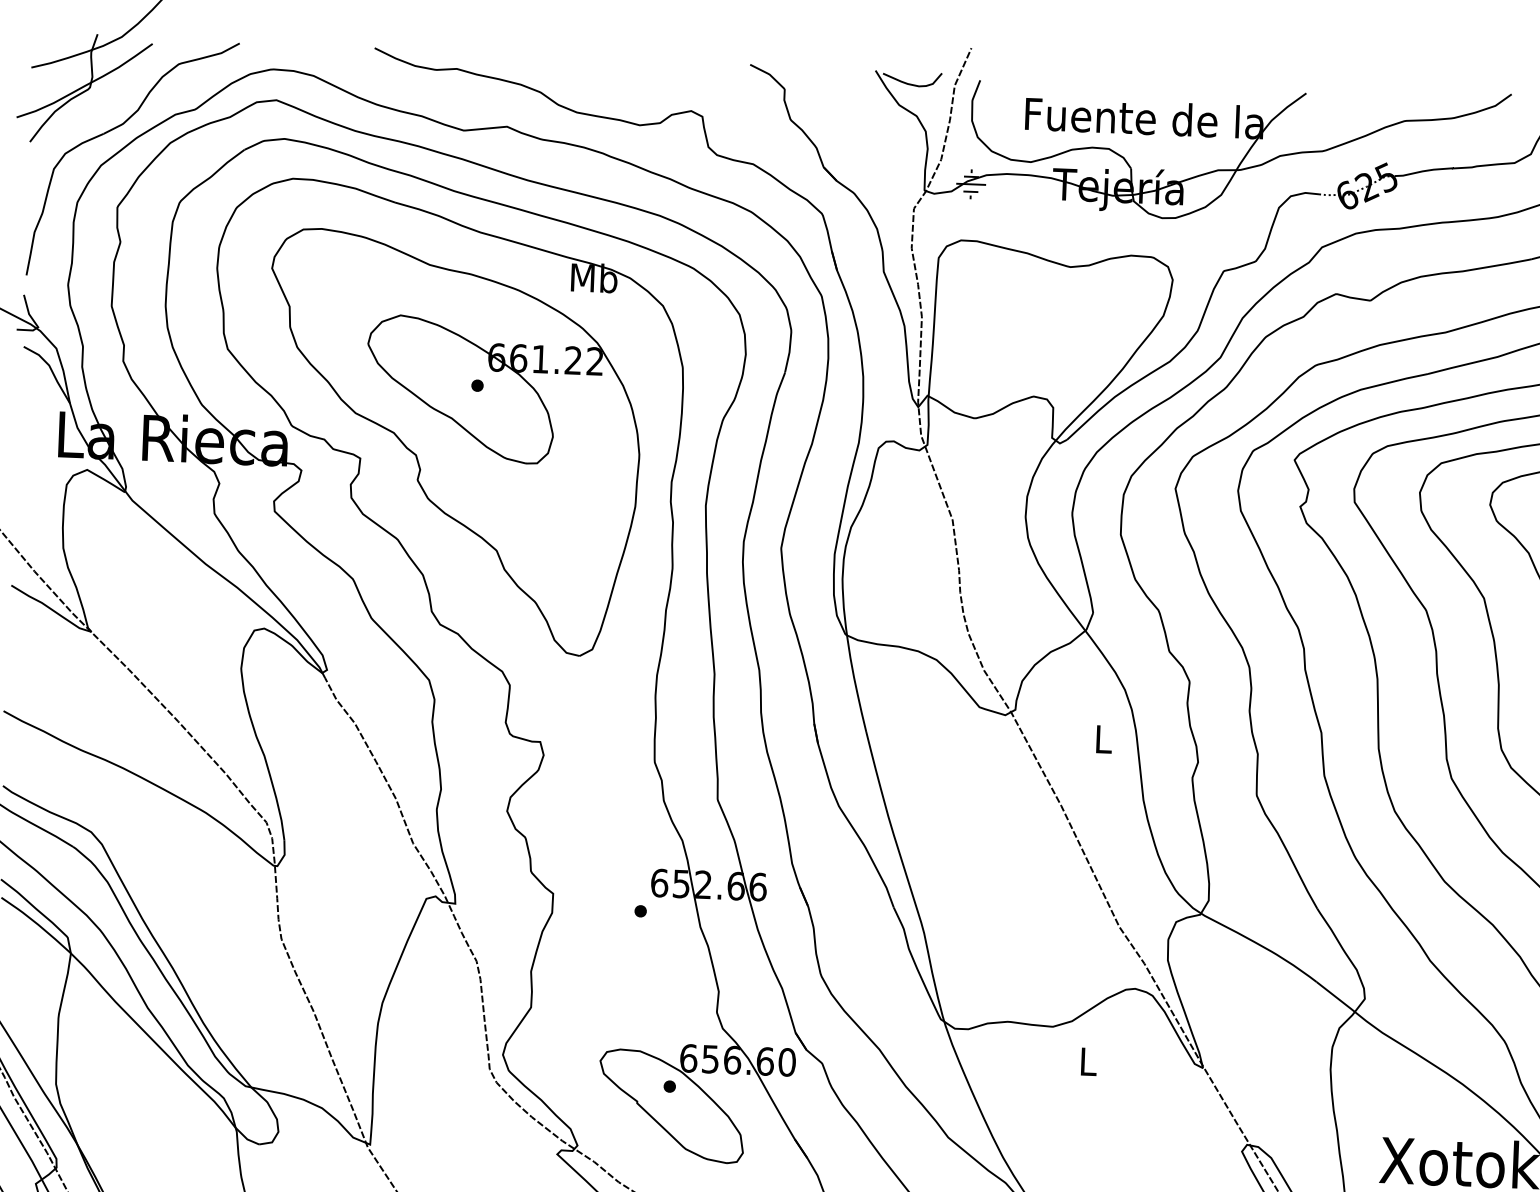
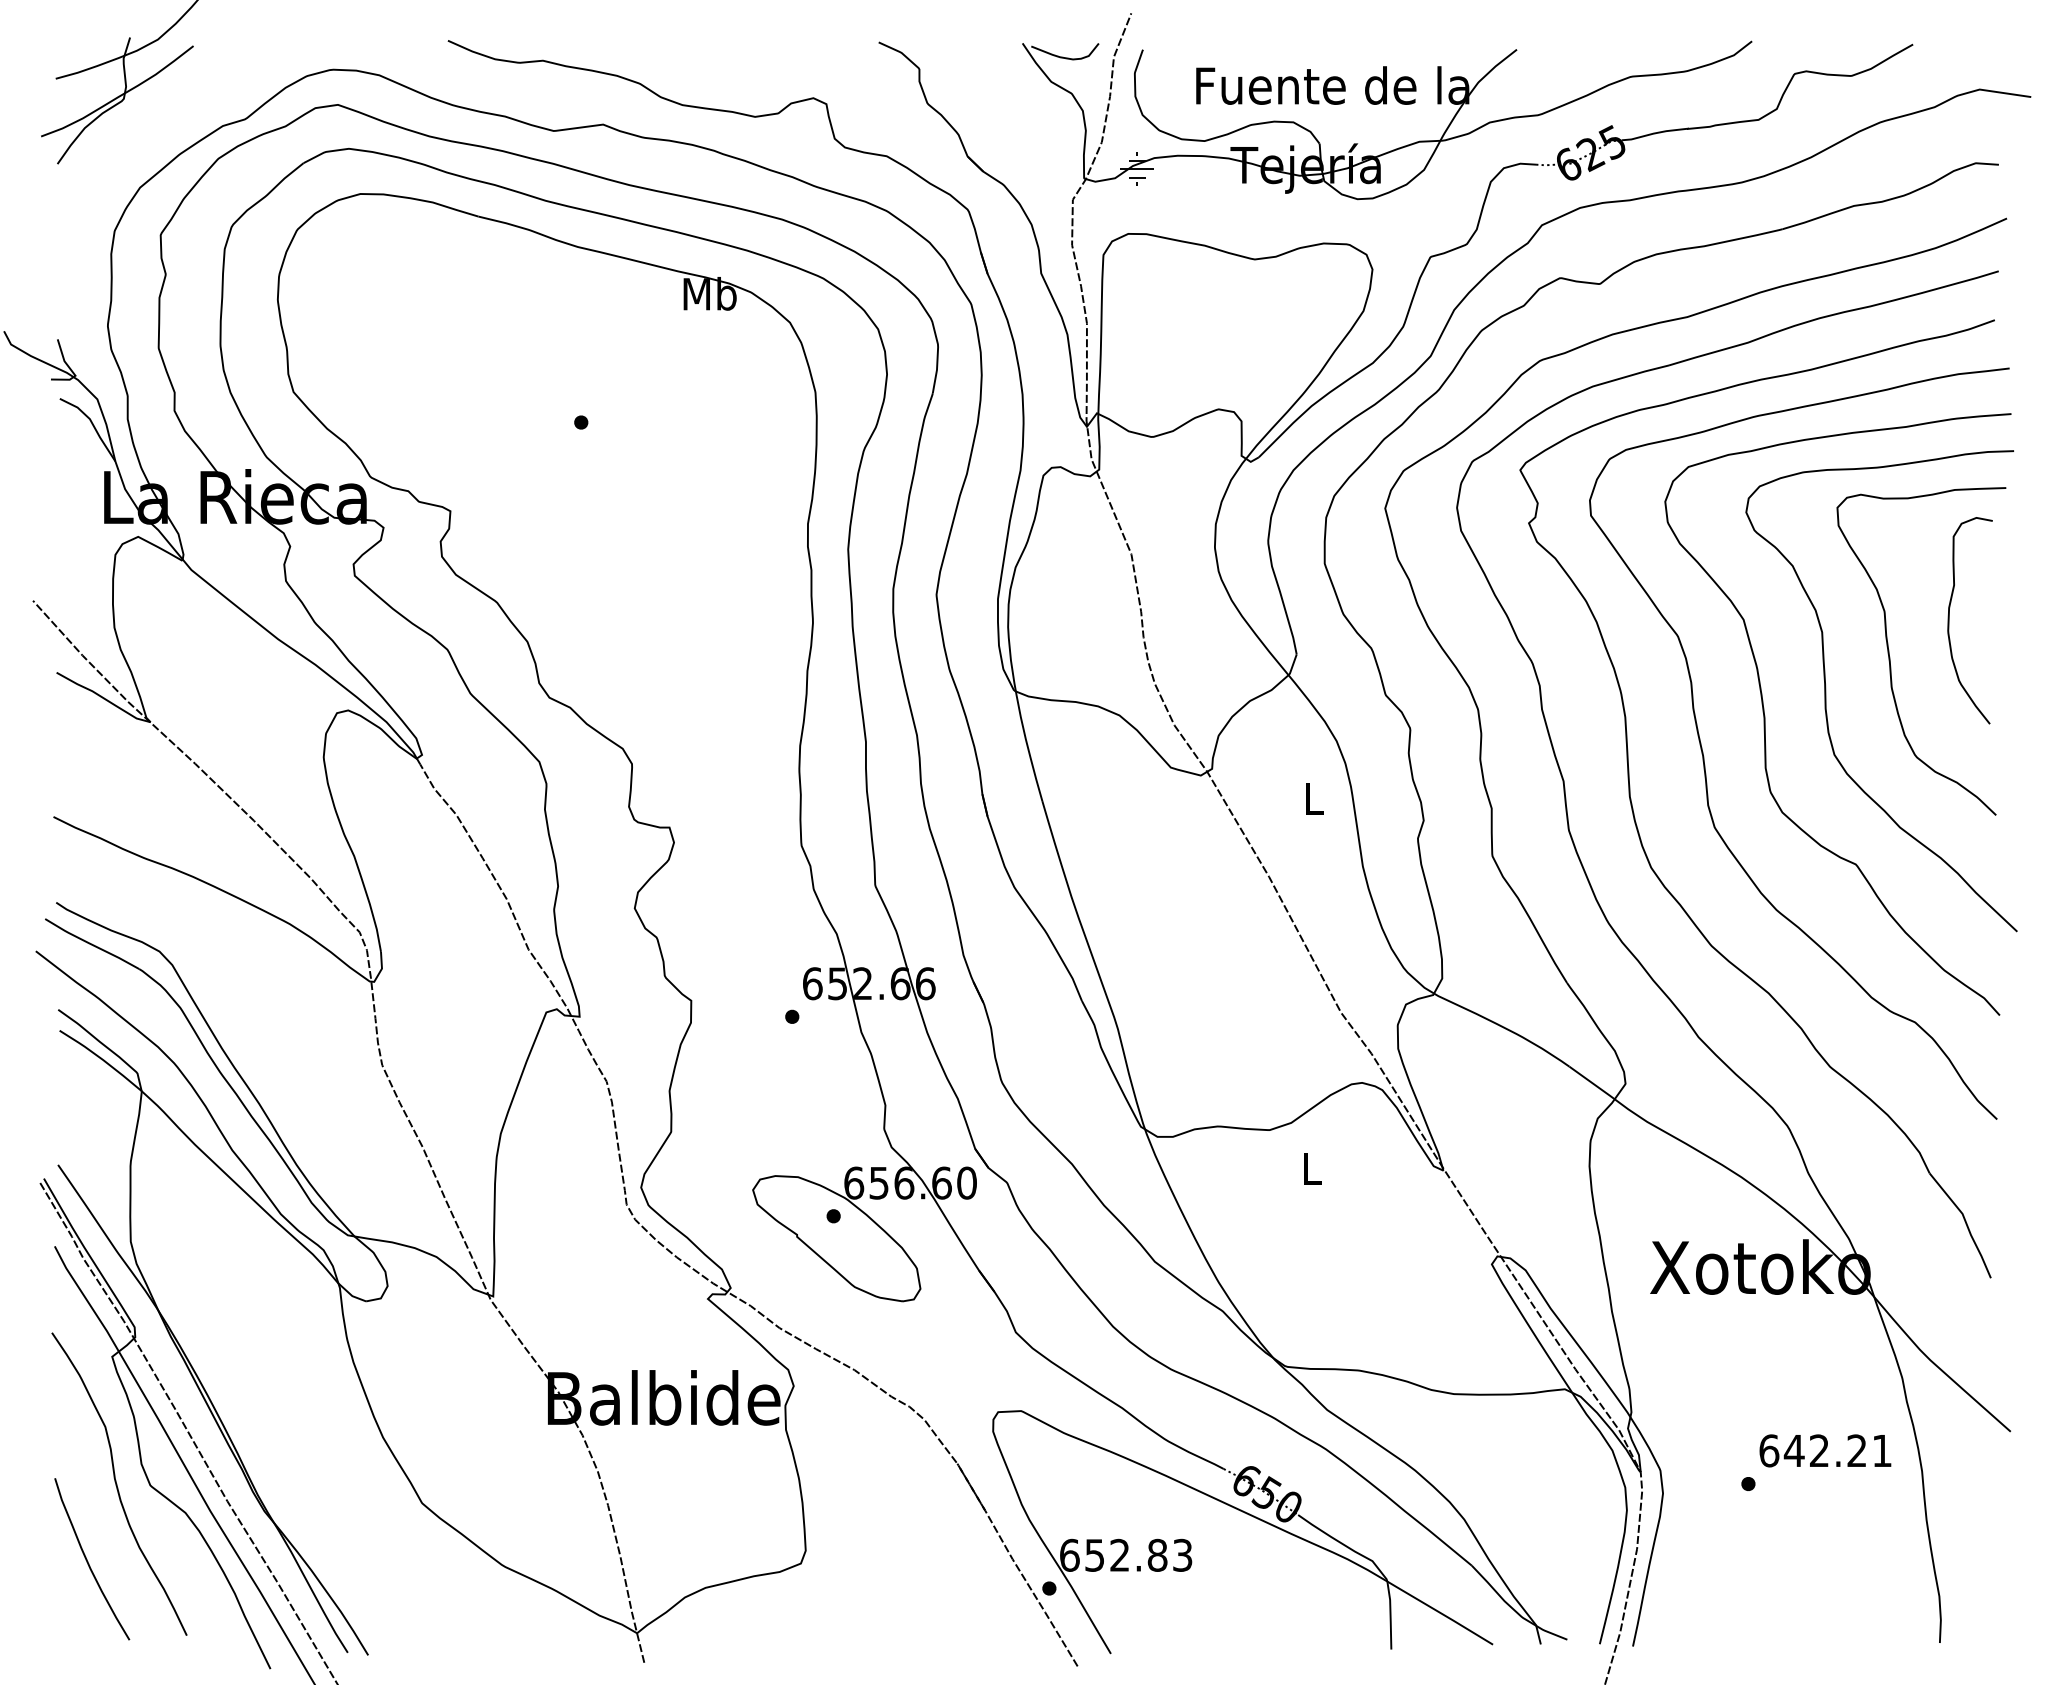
part: (116, 128) -> (156, 144), removed
part: (451, 442) -> (554, 488), removed

